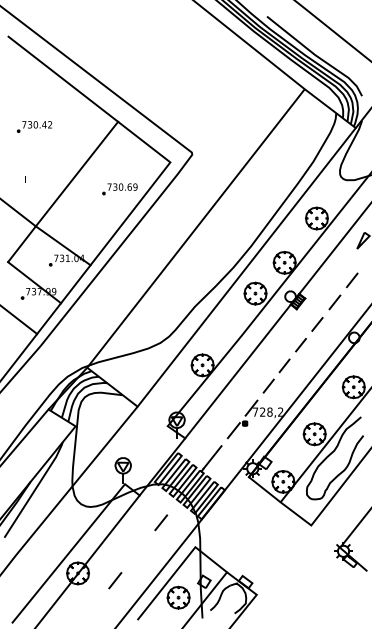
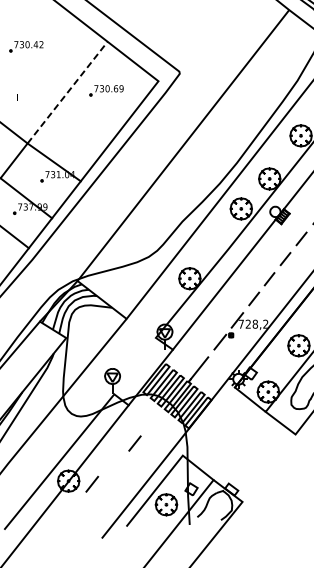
line: (77, 174) -> (68, 93), solid -> dashed
part: (119, 189) -> (106, 91), moved
line: (161, 522) -> (135, 443), moved
line: (115, 580) -> (92, 484), moved

